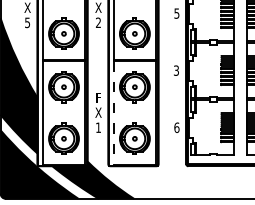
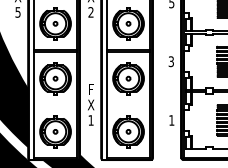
line: (113, 113) -> (106, 105), dashed -> solid
text: (176, 127) -> (171, 120), 6 -> 1

